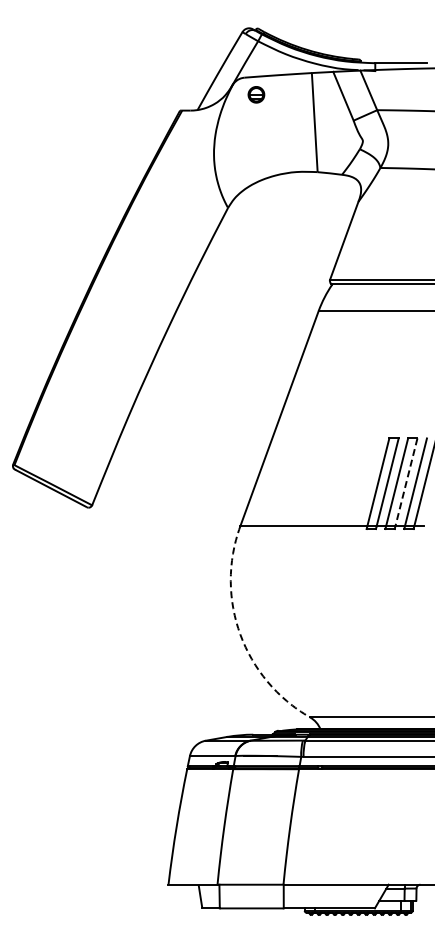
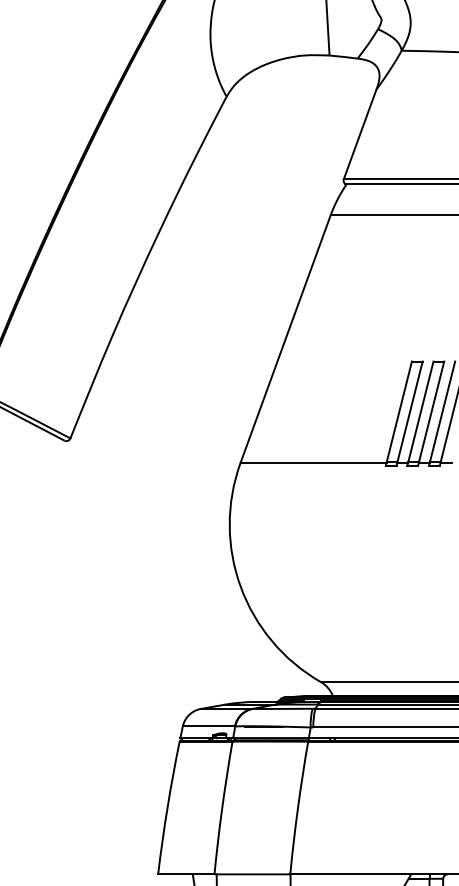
line: (406, 482) -> (431, 412), dashed -> solid
arc: (240, 634) -> (240, 586), dashed -> solid

